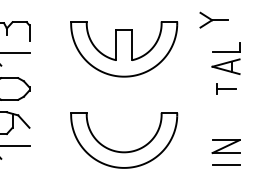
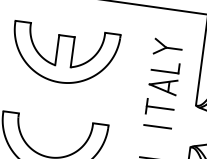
part: (213, 19) -> (167, 47), moved
part: (226, 88) -> (160, 107), size x1.43
line: (225, 107) -> (157, 126), added

